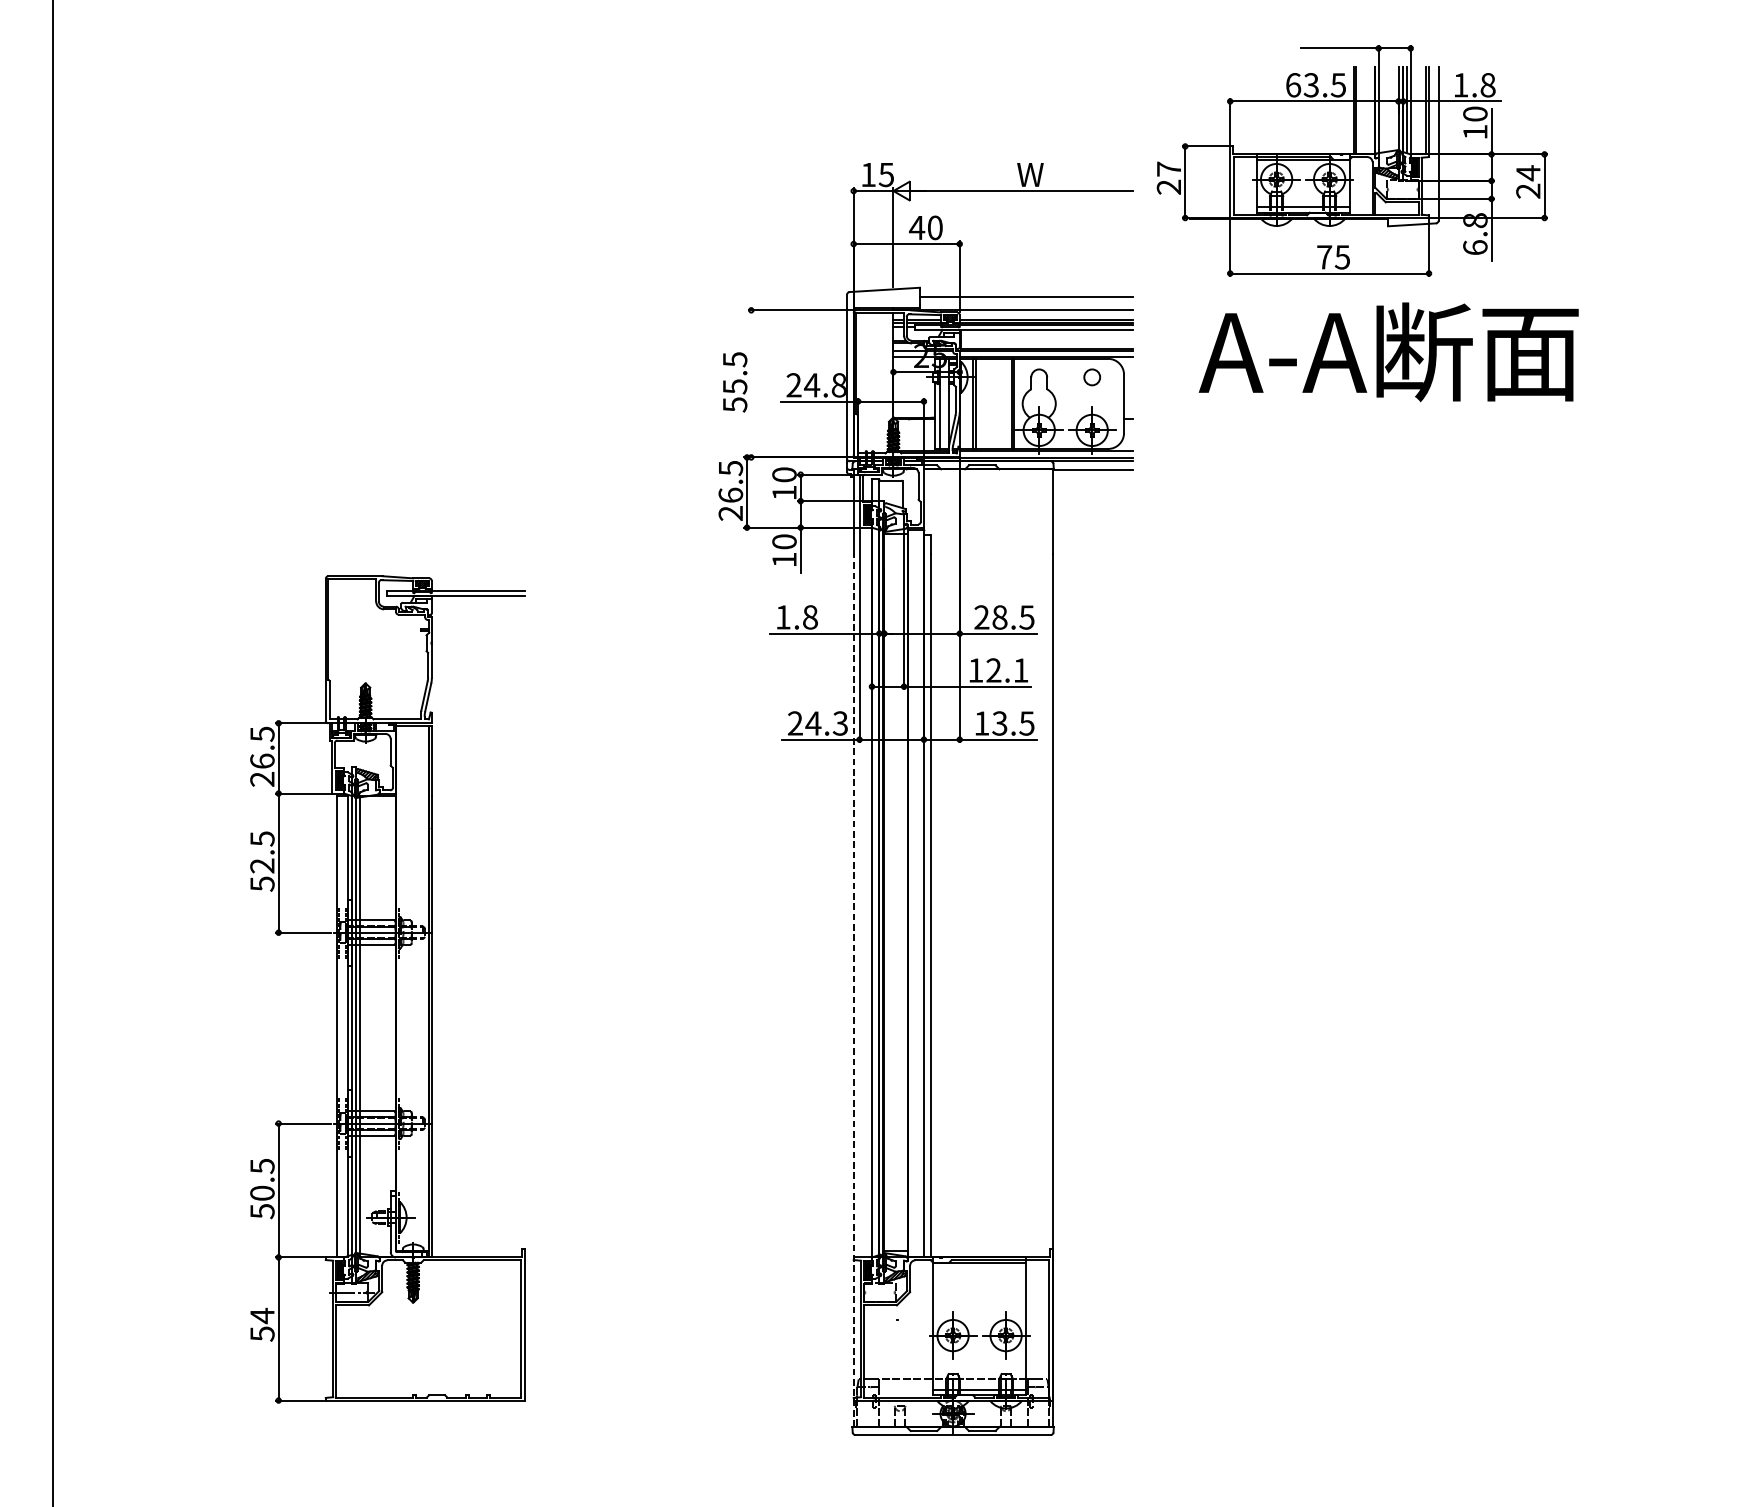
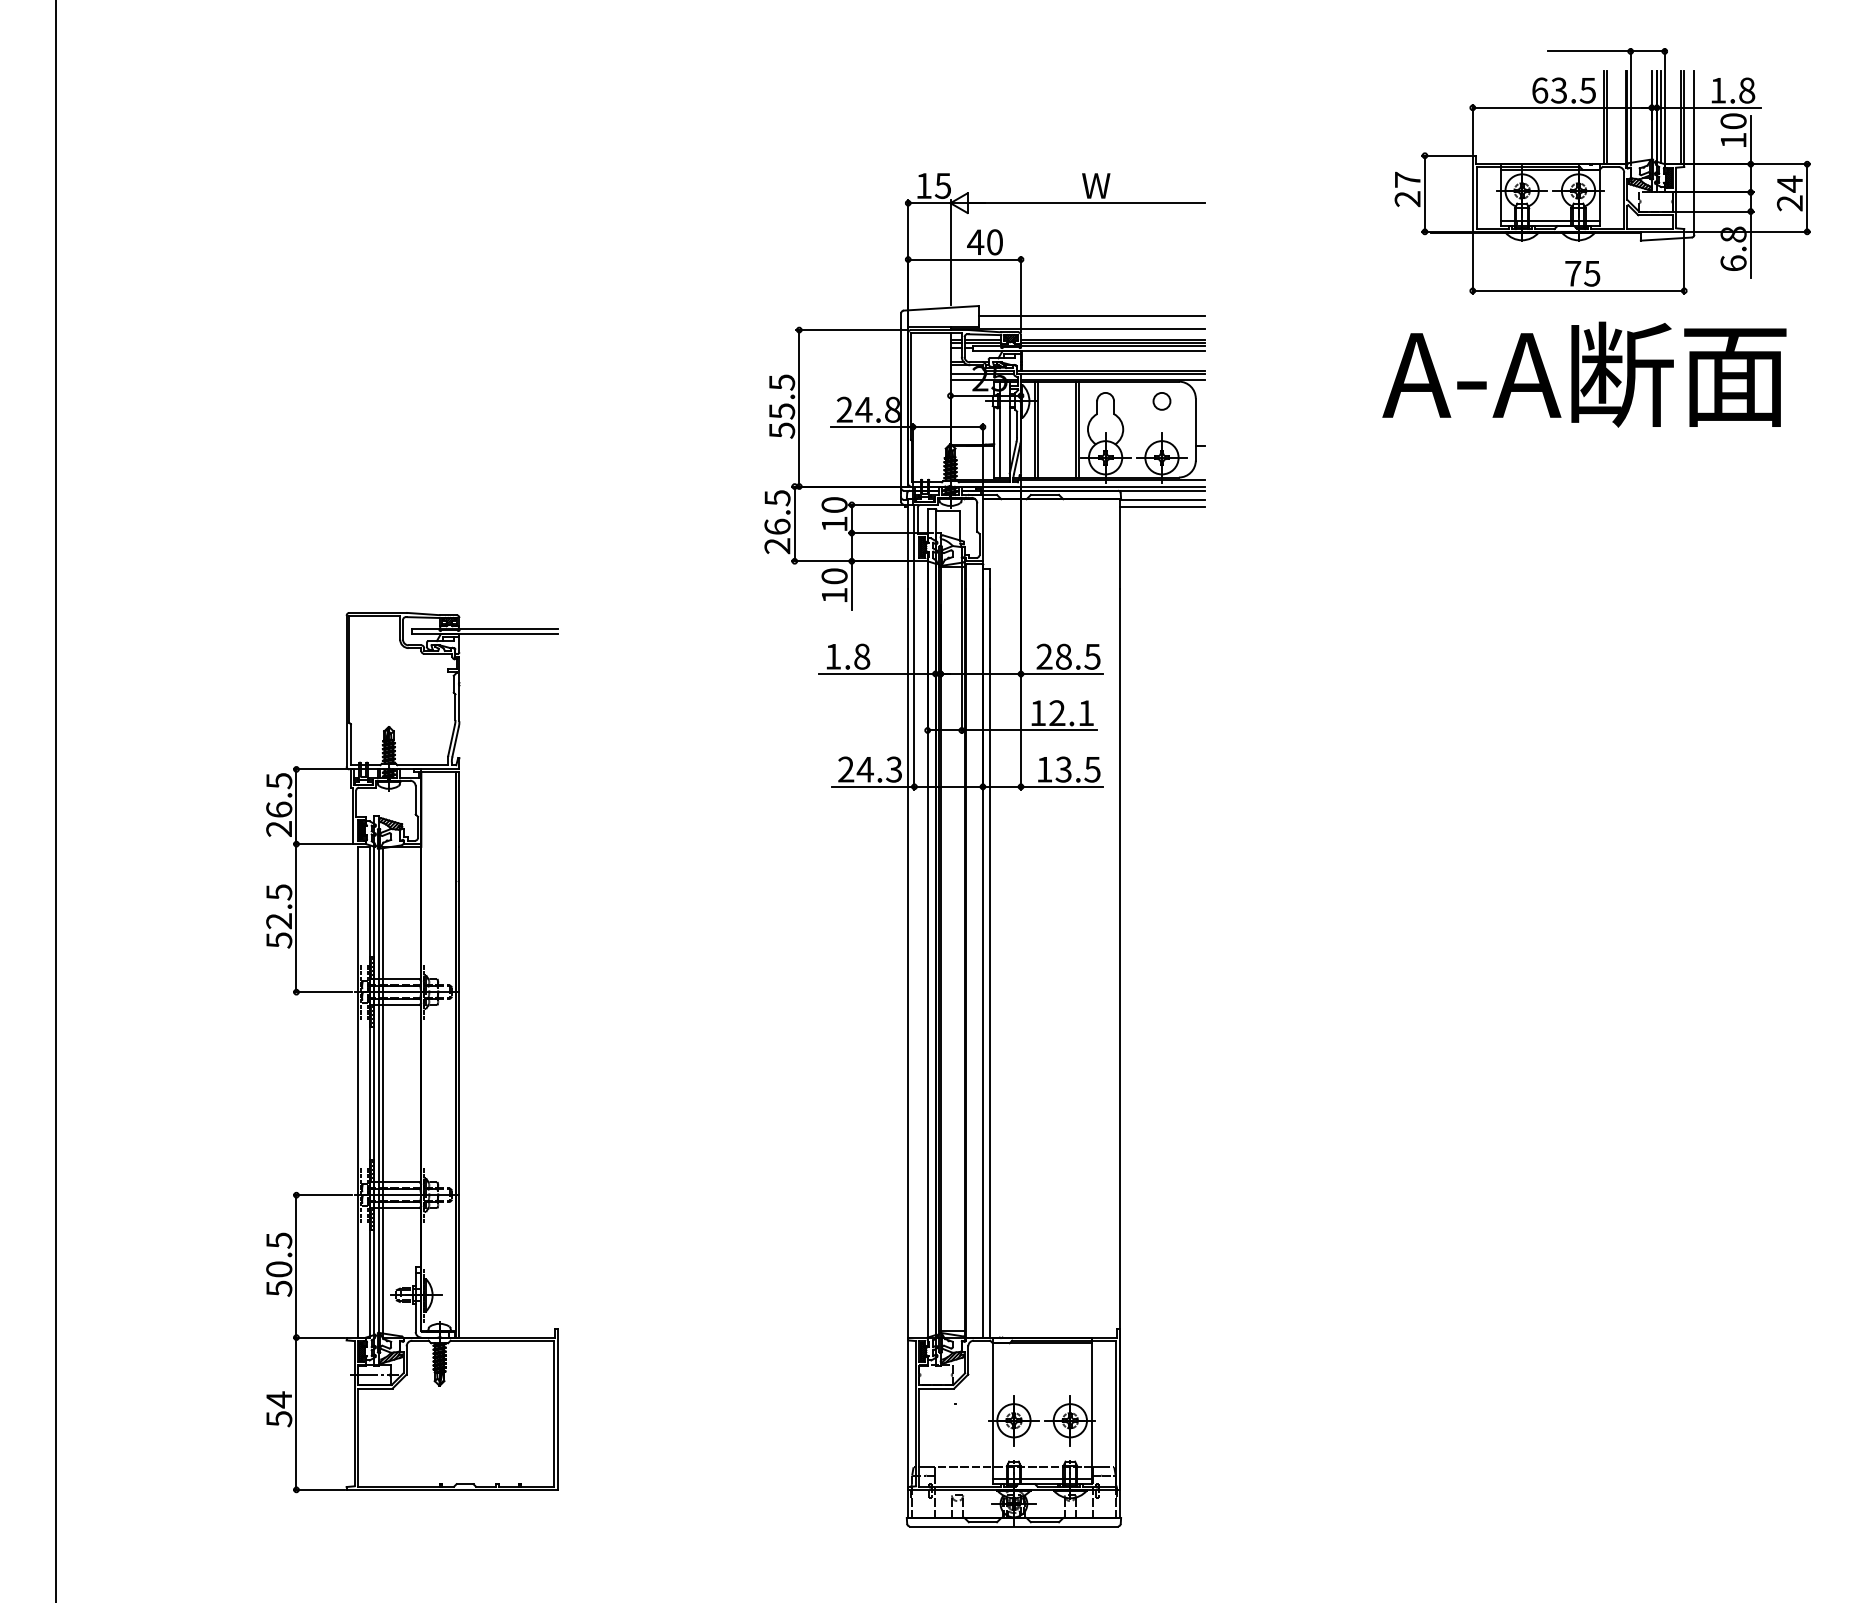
part: (1352, 161) -> (1602, 171), moved
text: (1388, 352) -> (1584, 374), moved
line: (751, 384) -> (799, 408), added
line: (1092, 477) -> (1162, 507), added
line: (853, 990) -> (908, 1053), dashed -> solid

